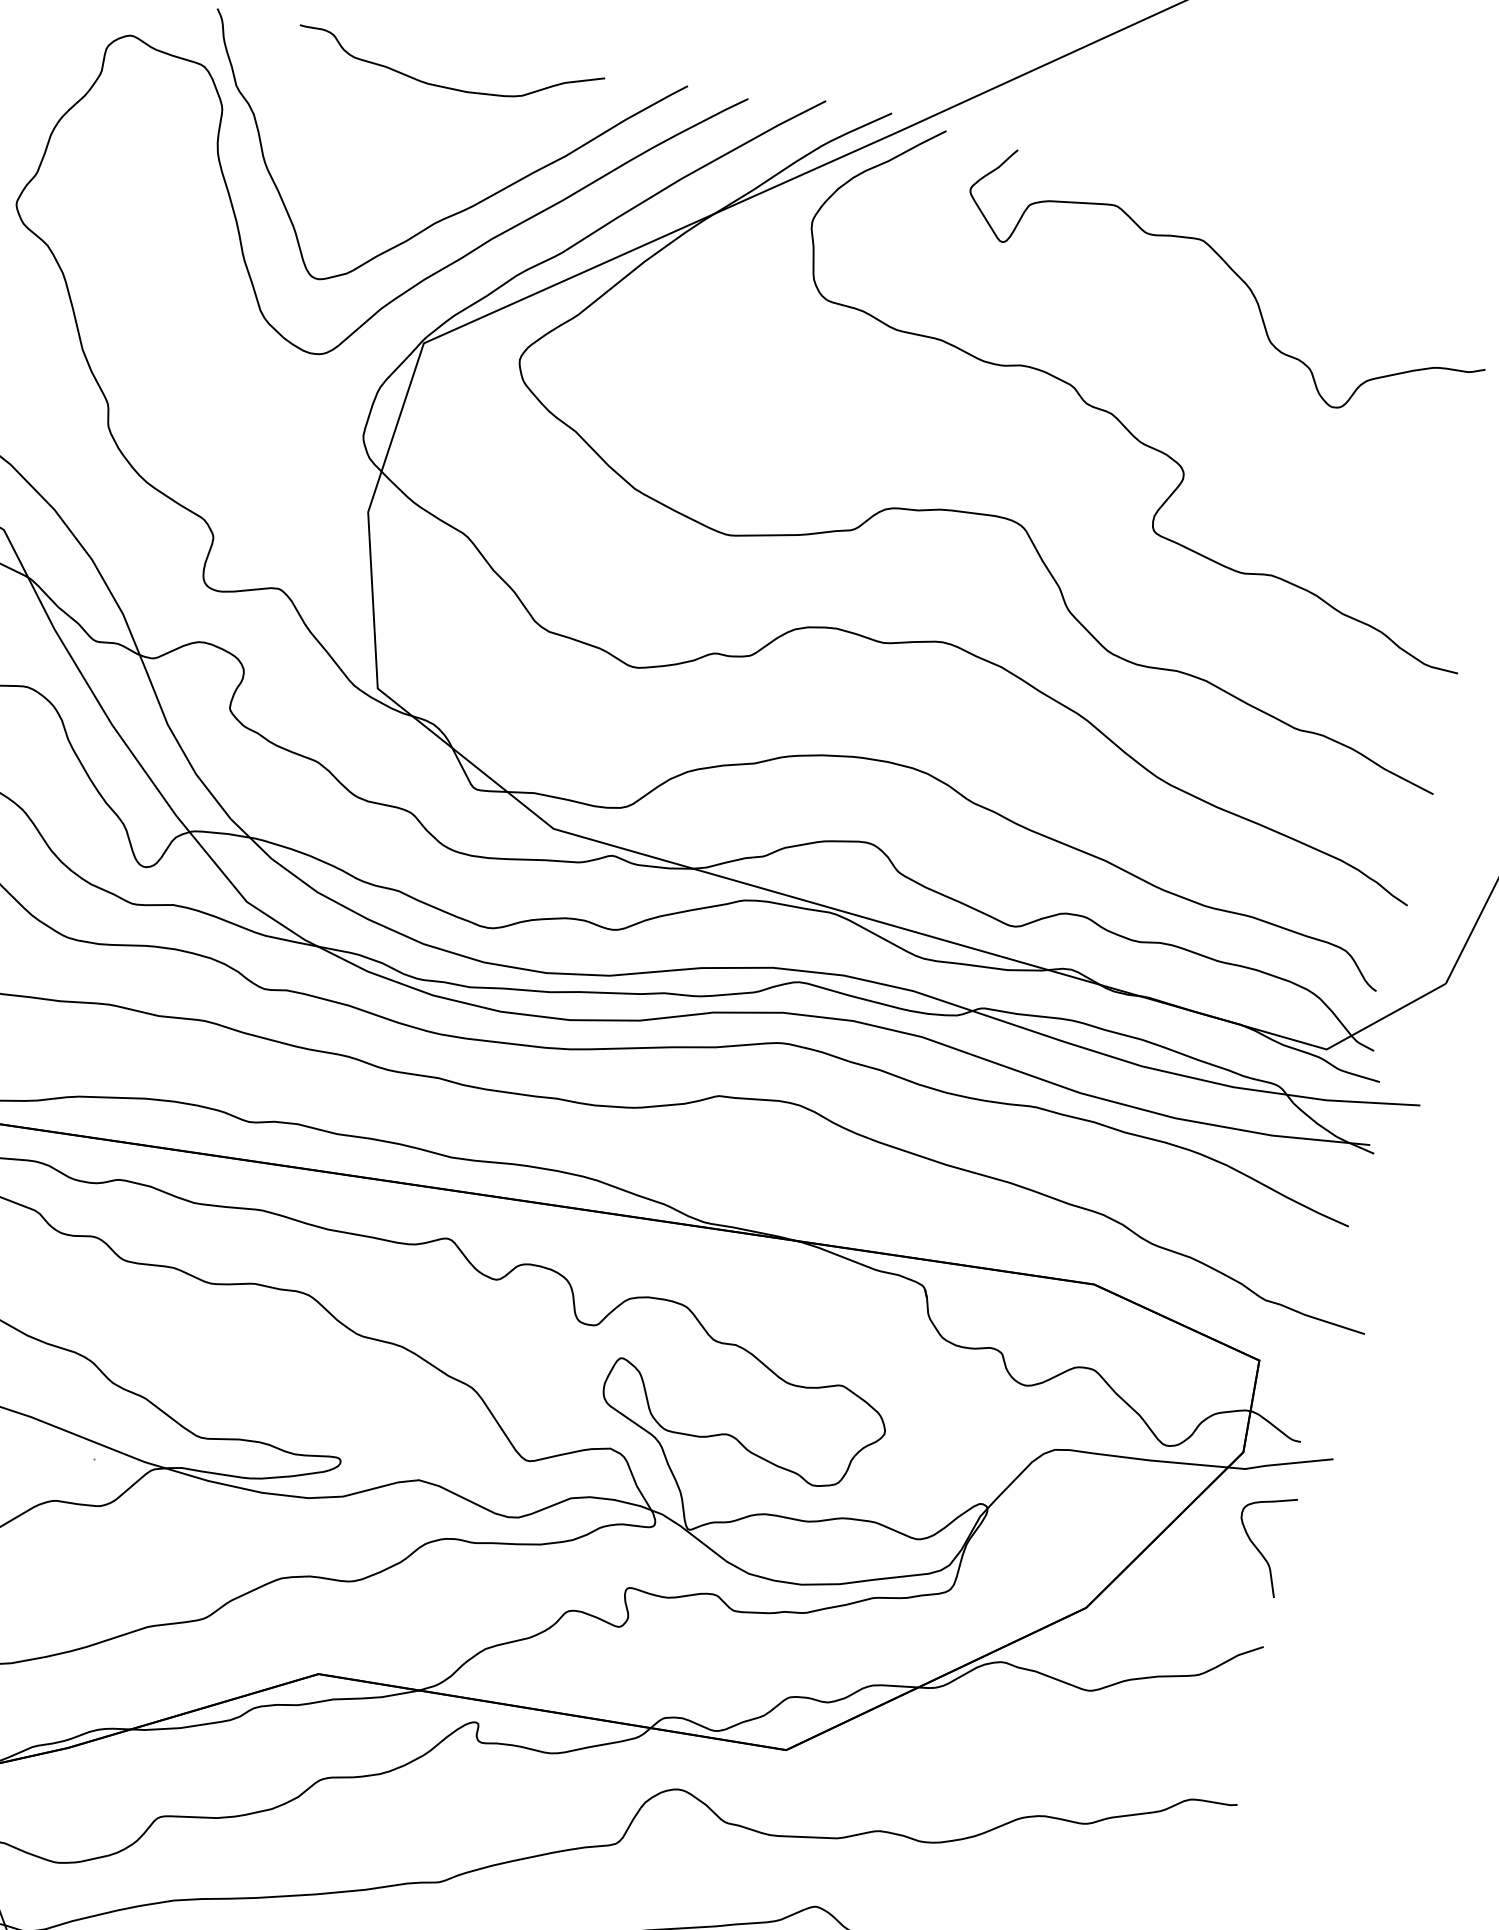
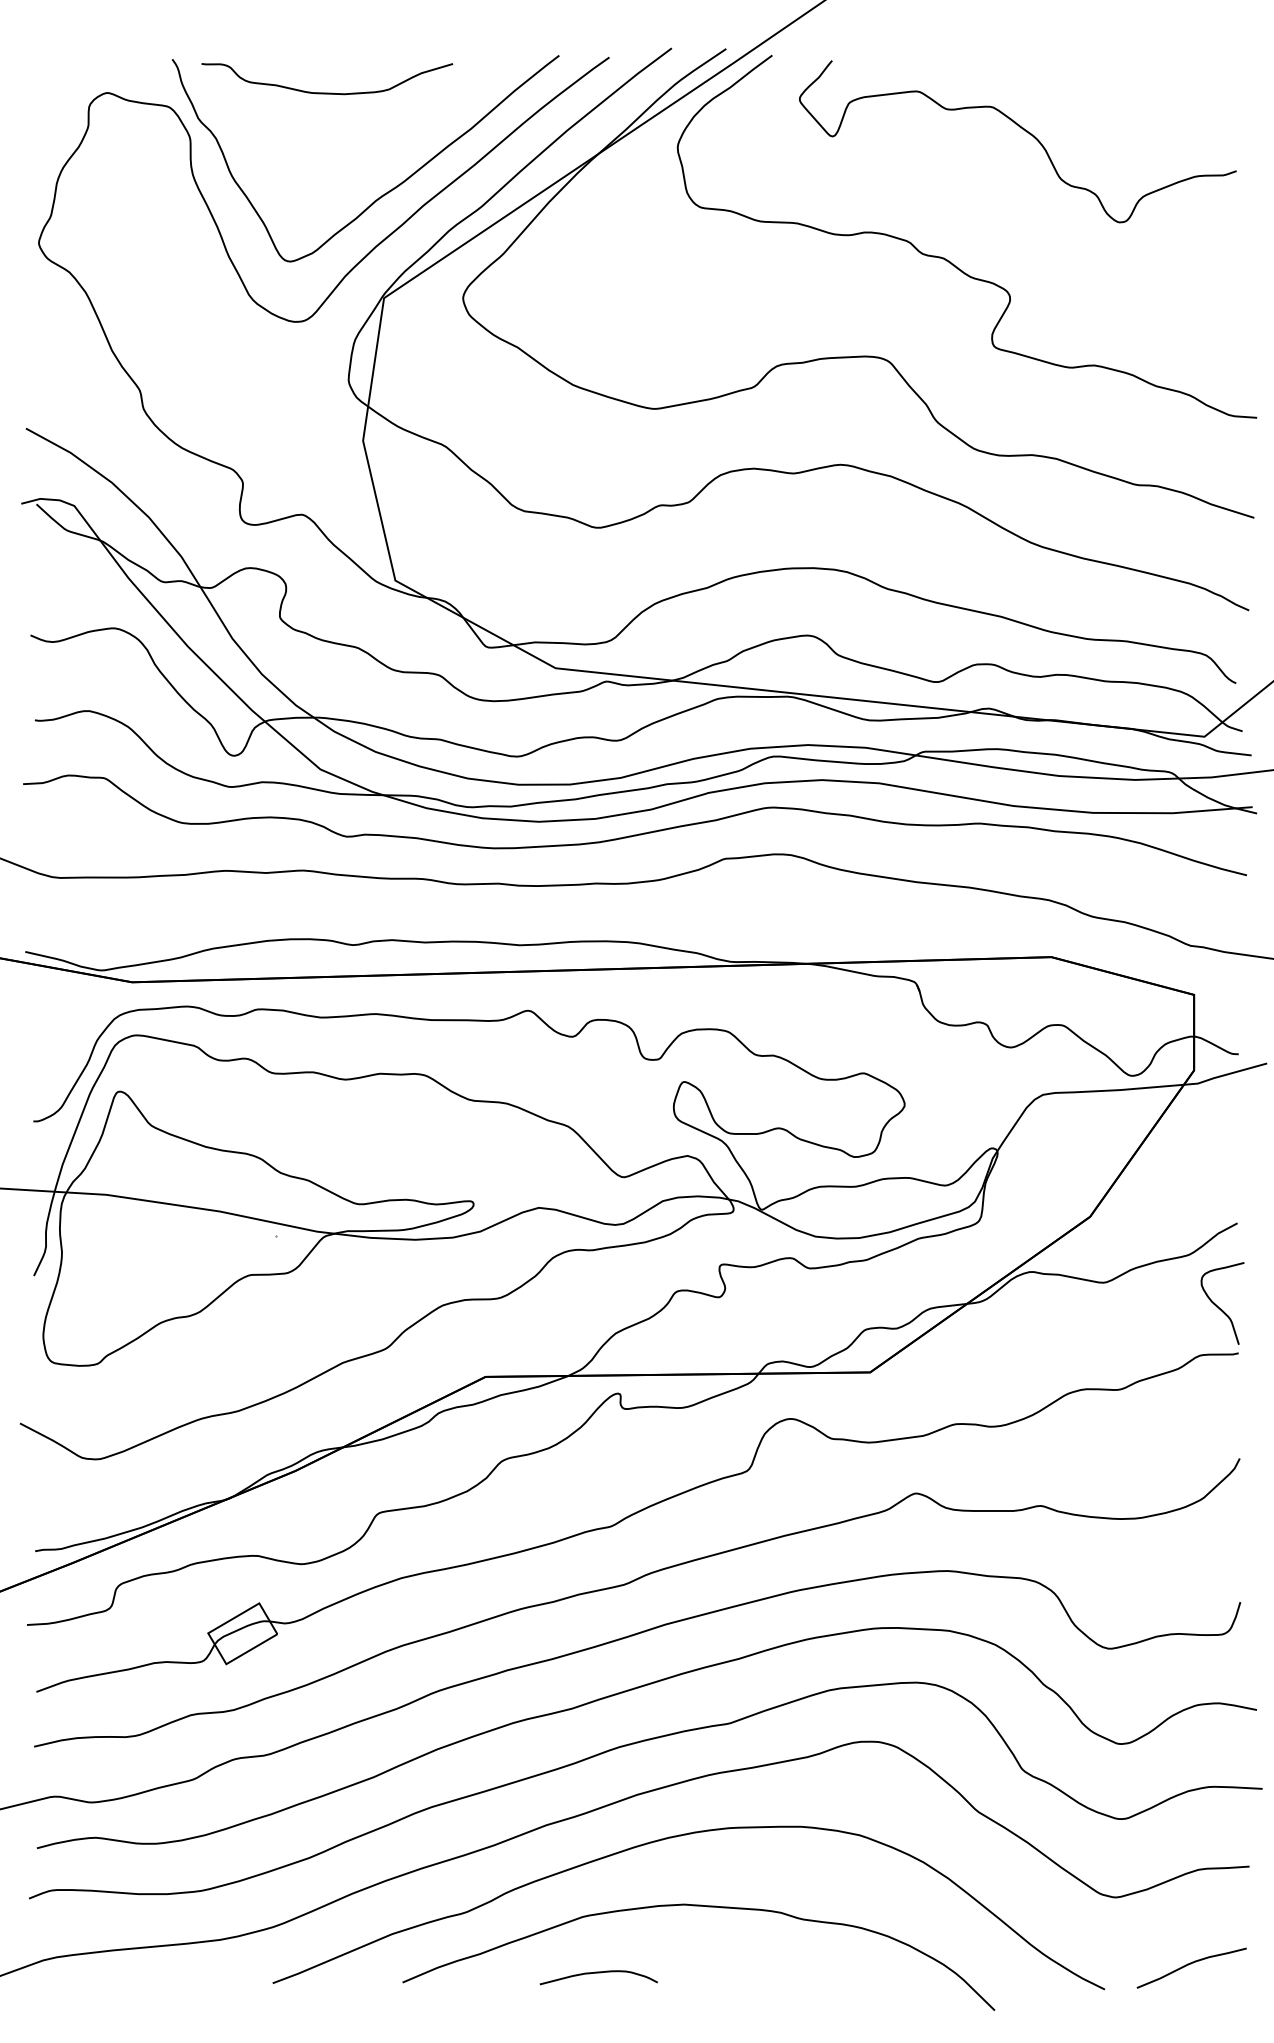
curve: (446, 86) -> (327, 92), moved
curve: (1257, 1547) -> (1218, 1306), moved

